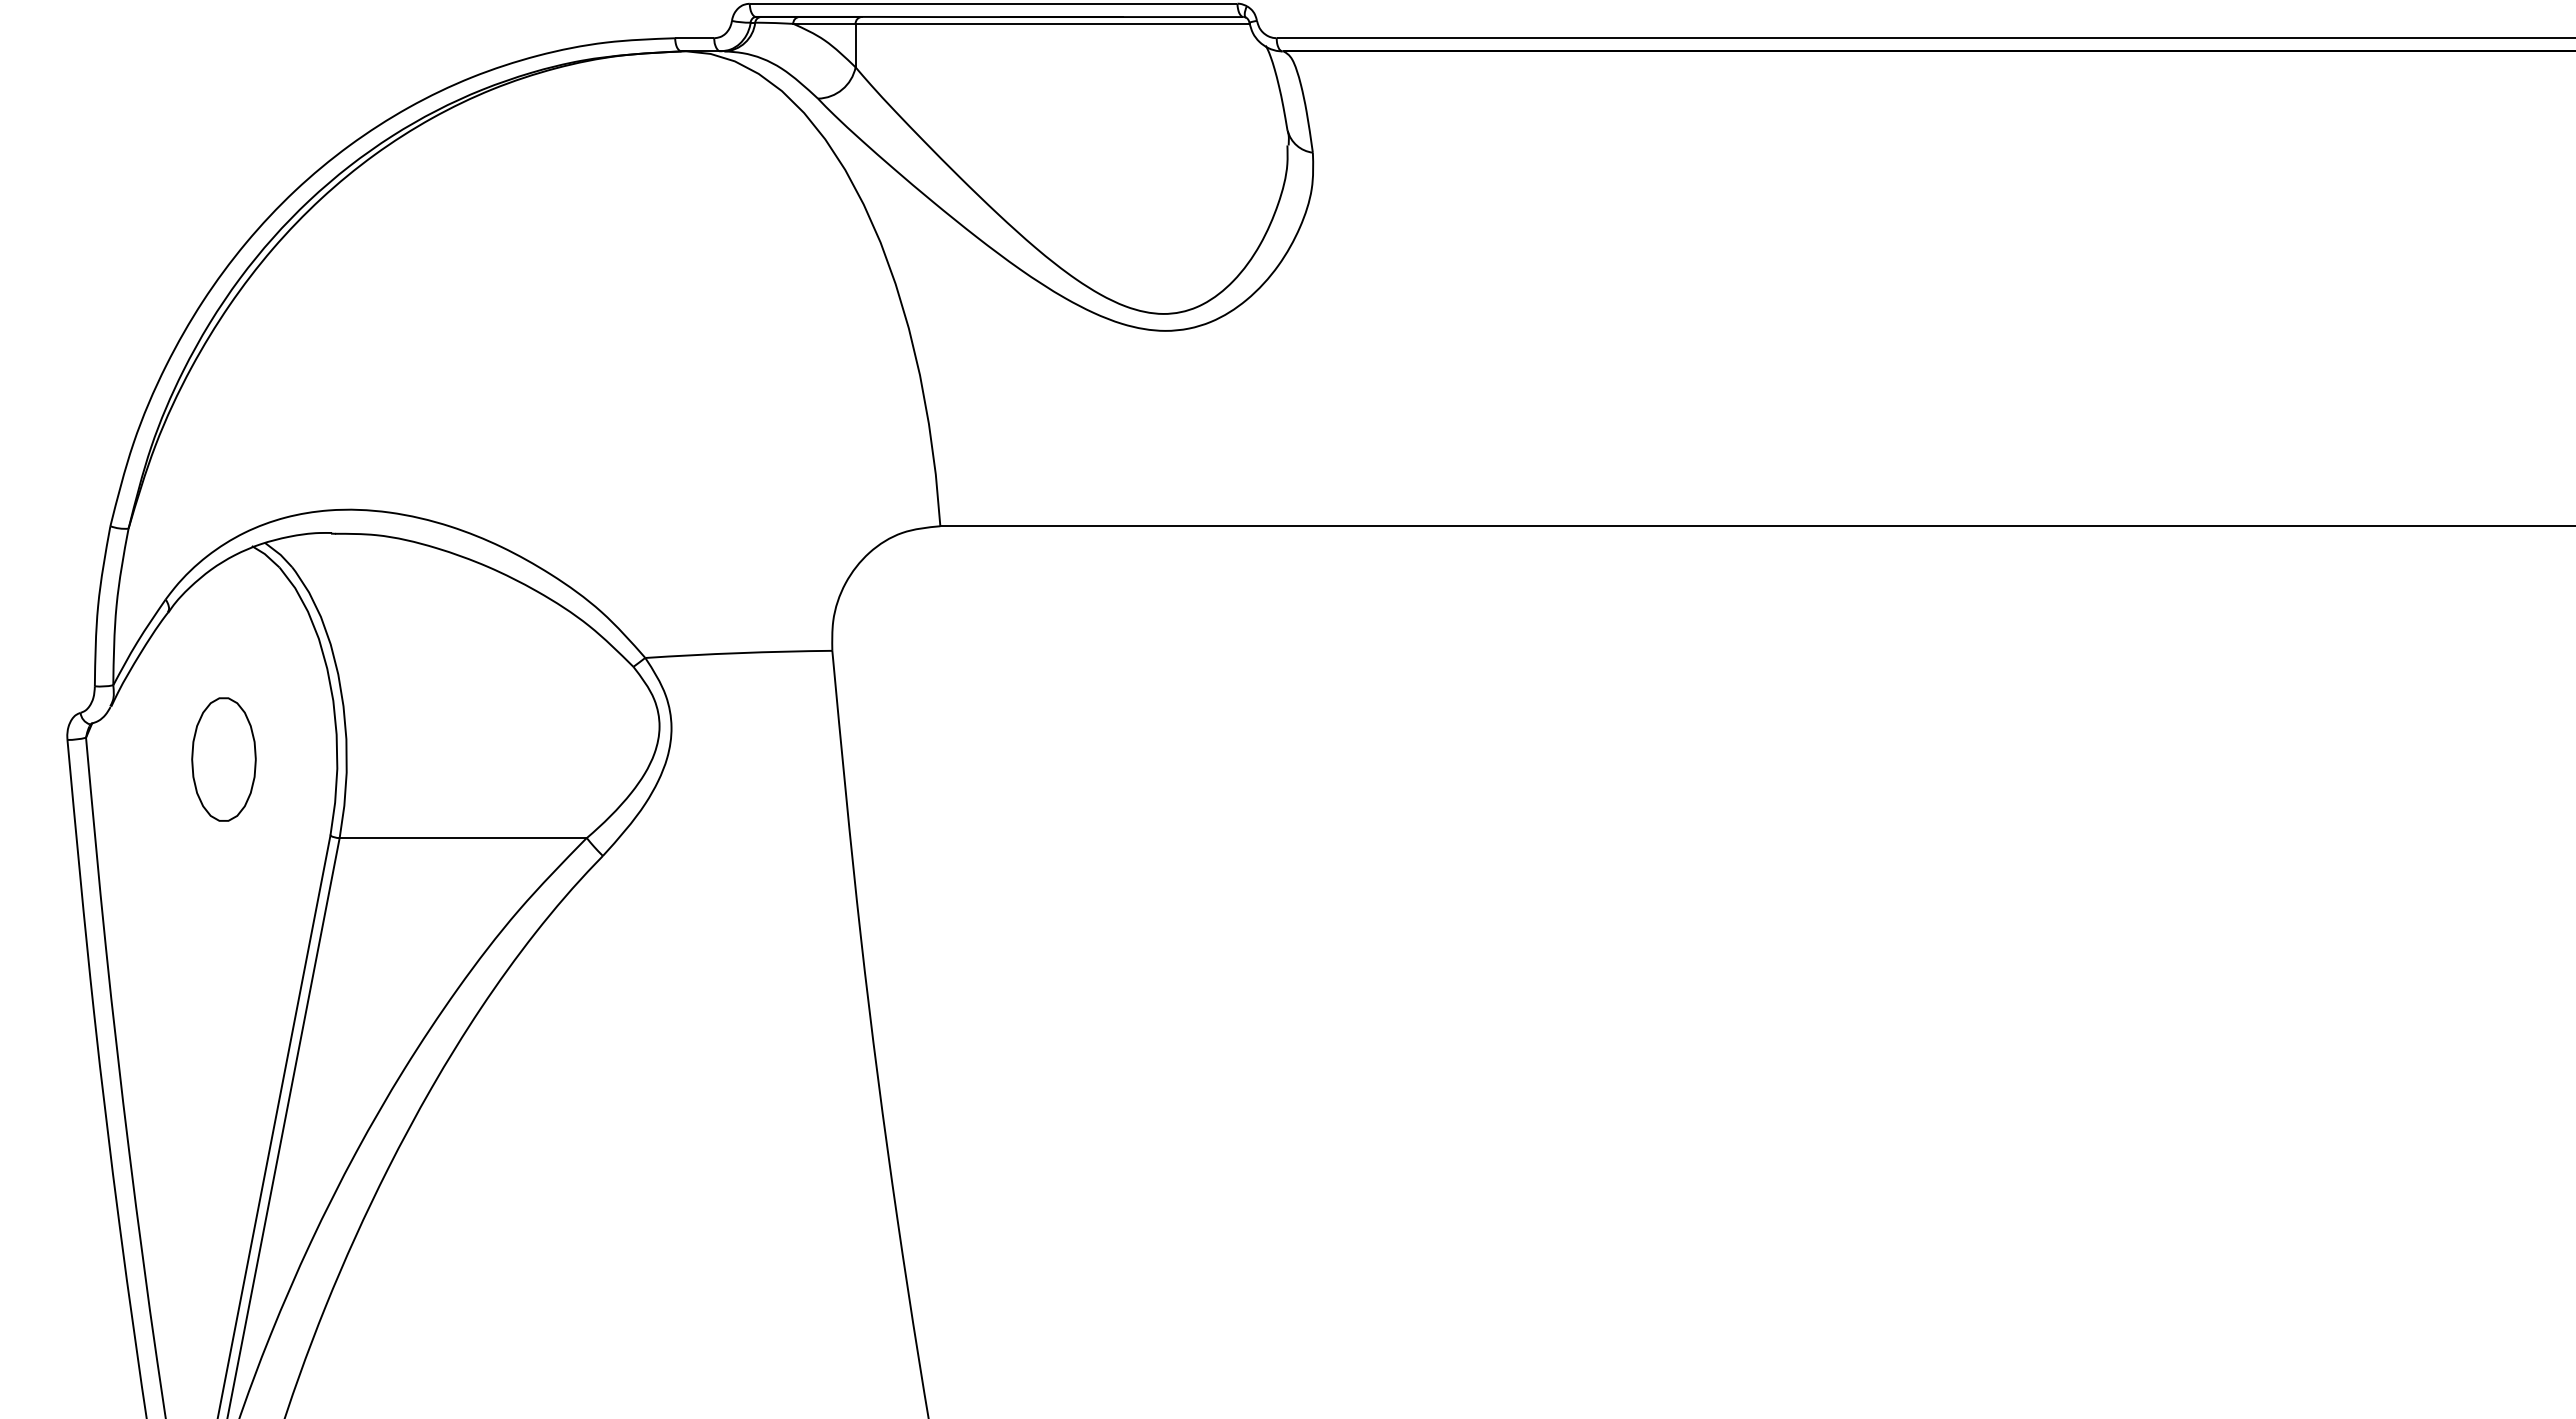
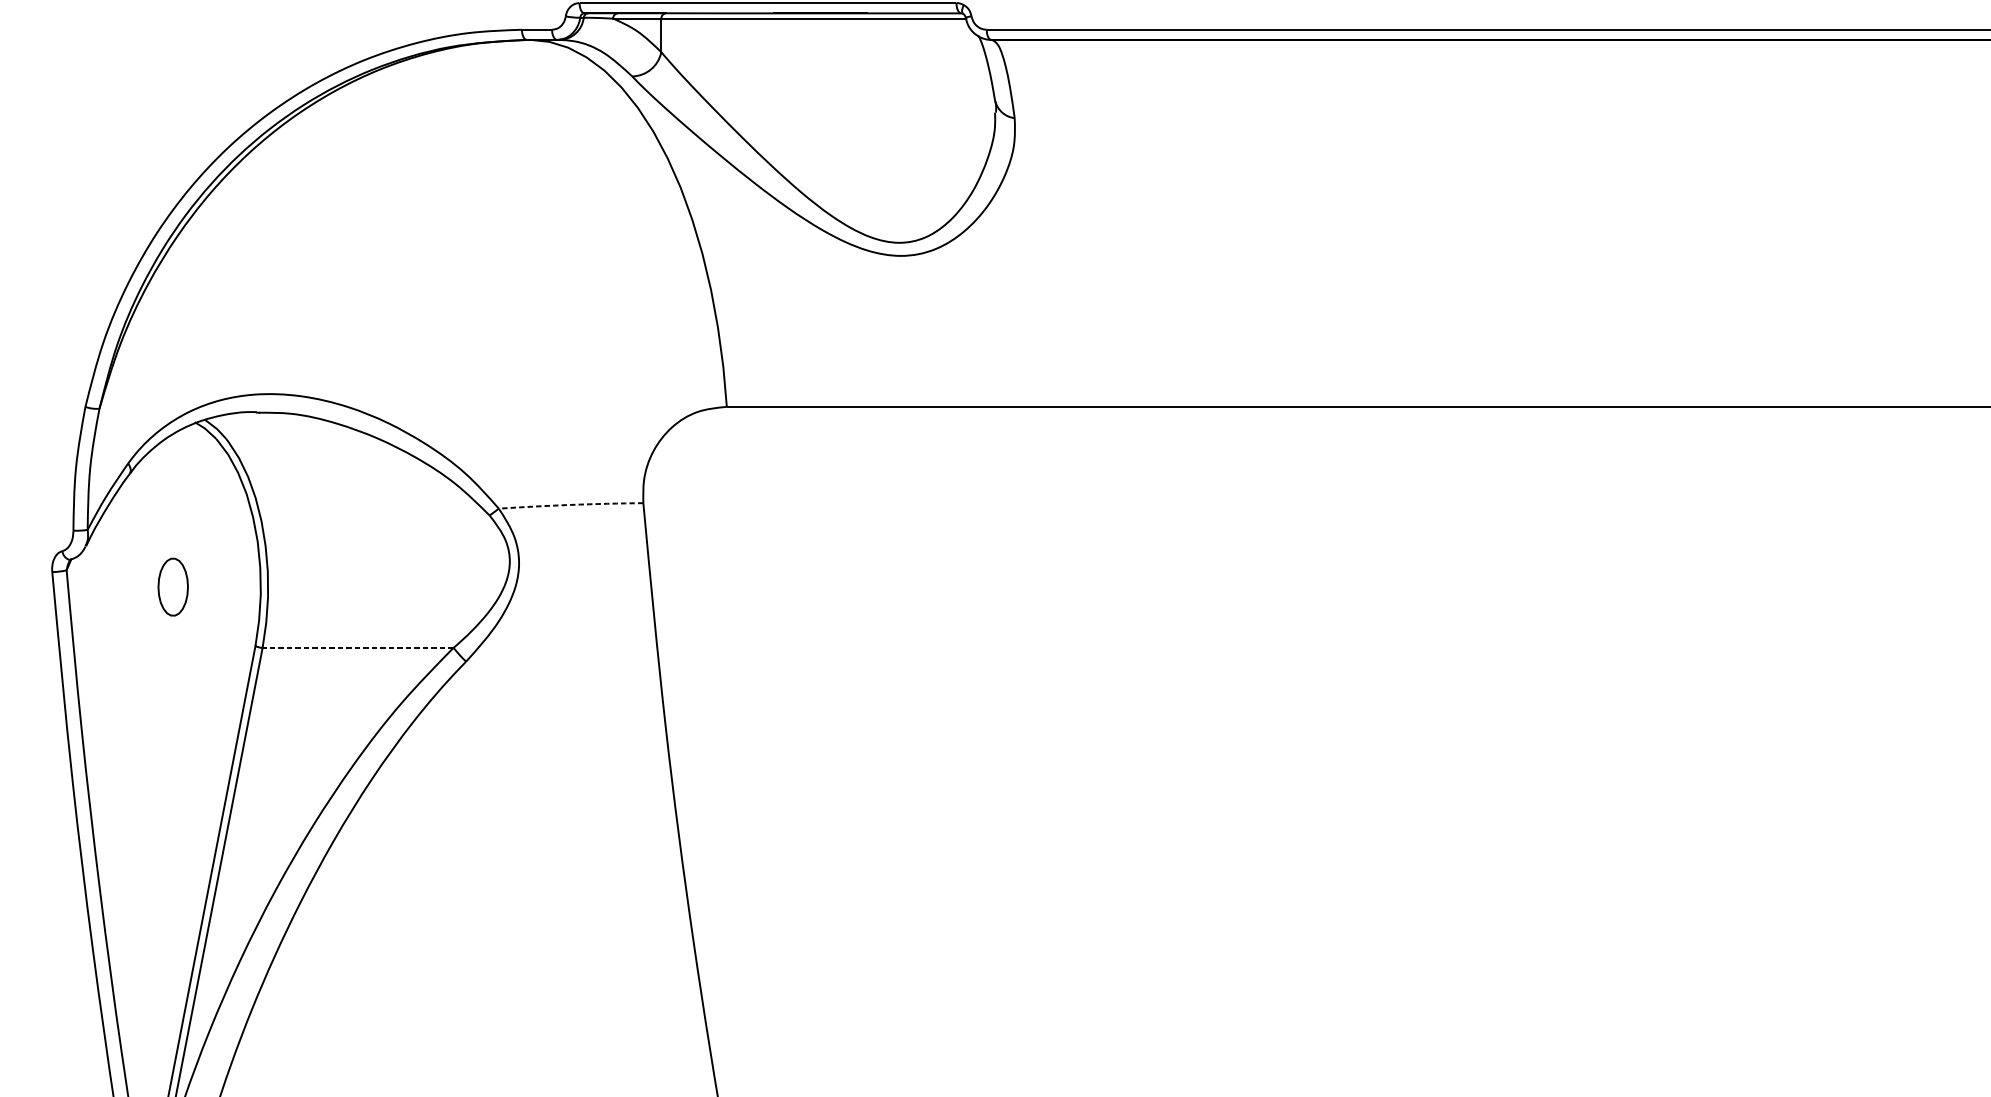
arc: (738, 653) -> (570, 505), solid -> dashed
part: (223, 759) -> (172, 587), size x0.6
line: (463, 838) -> (358, 648), solid -> dashed

